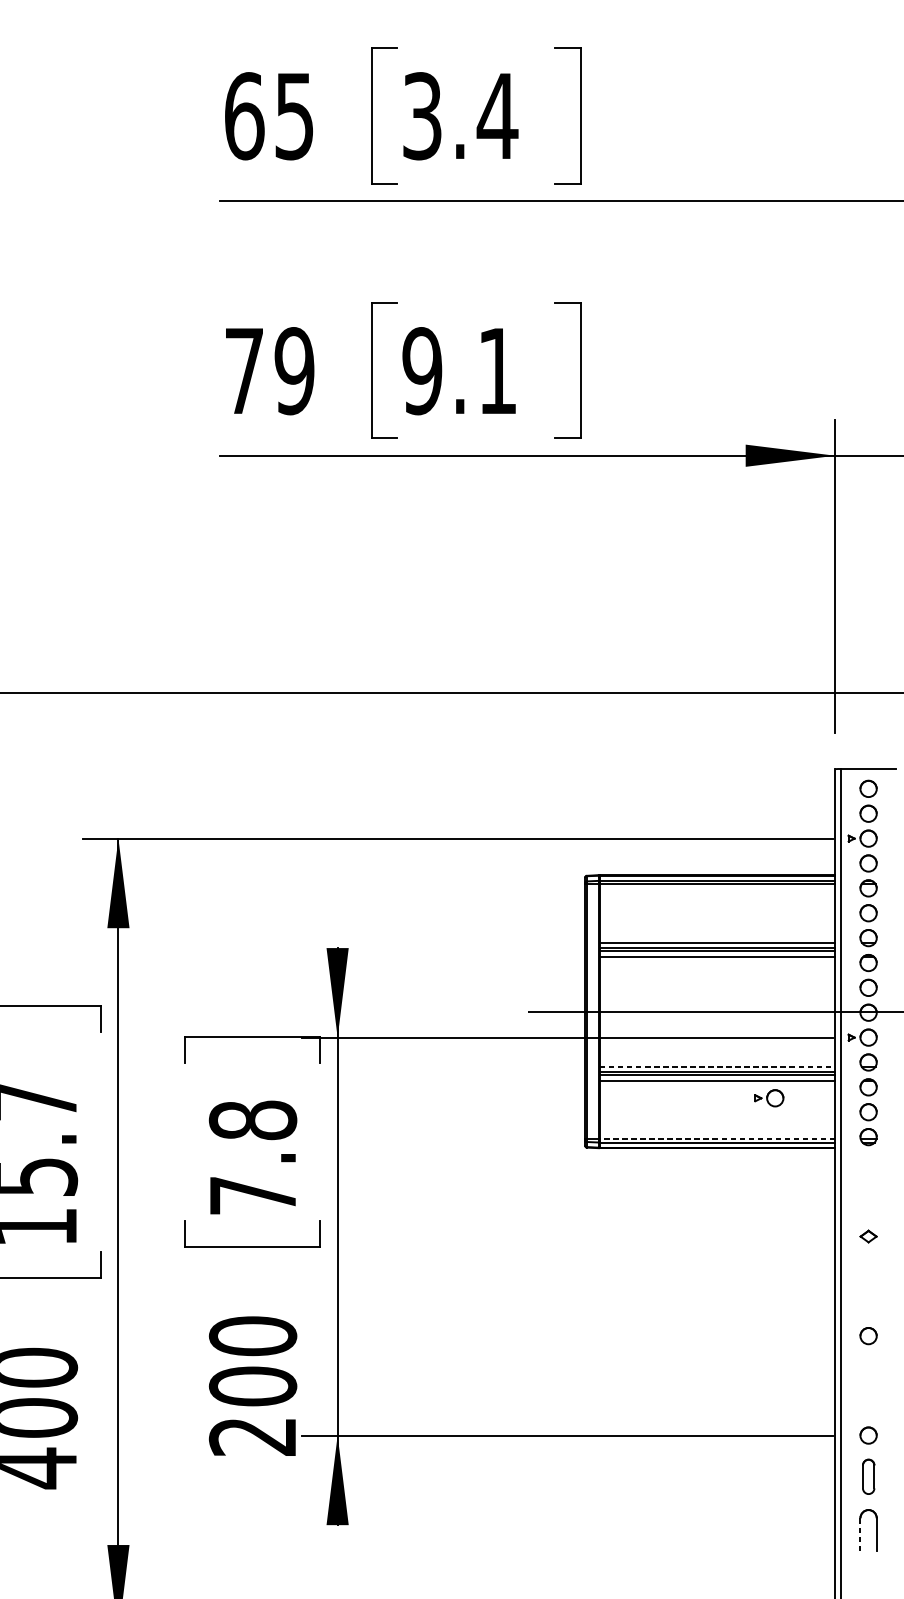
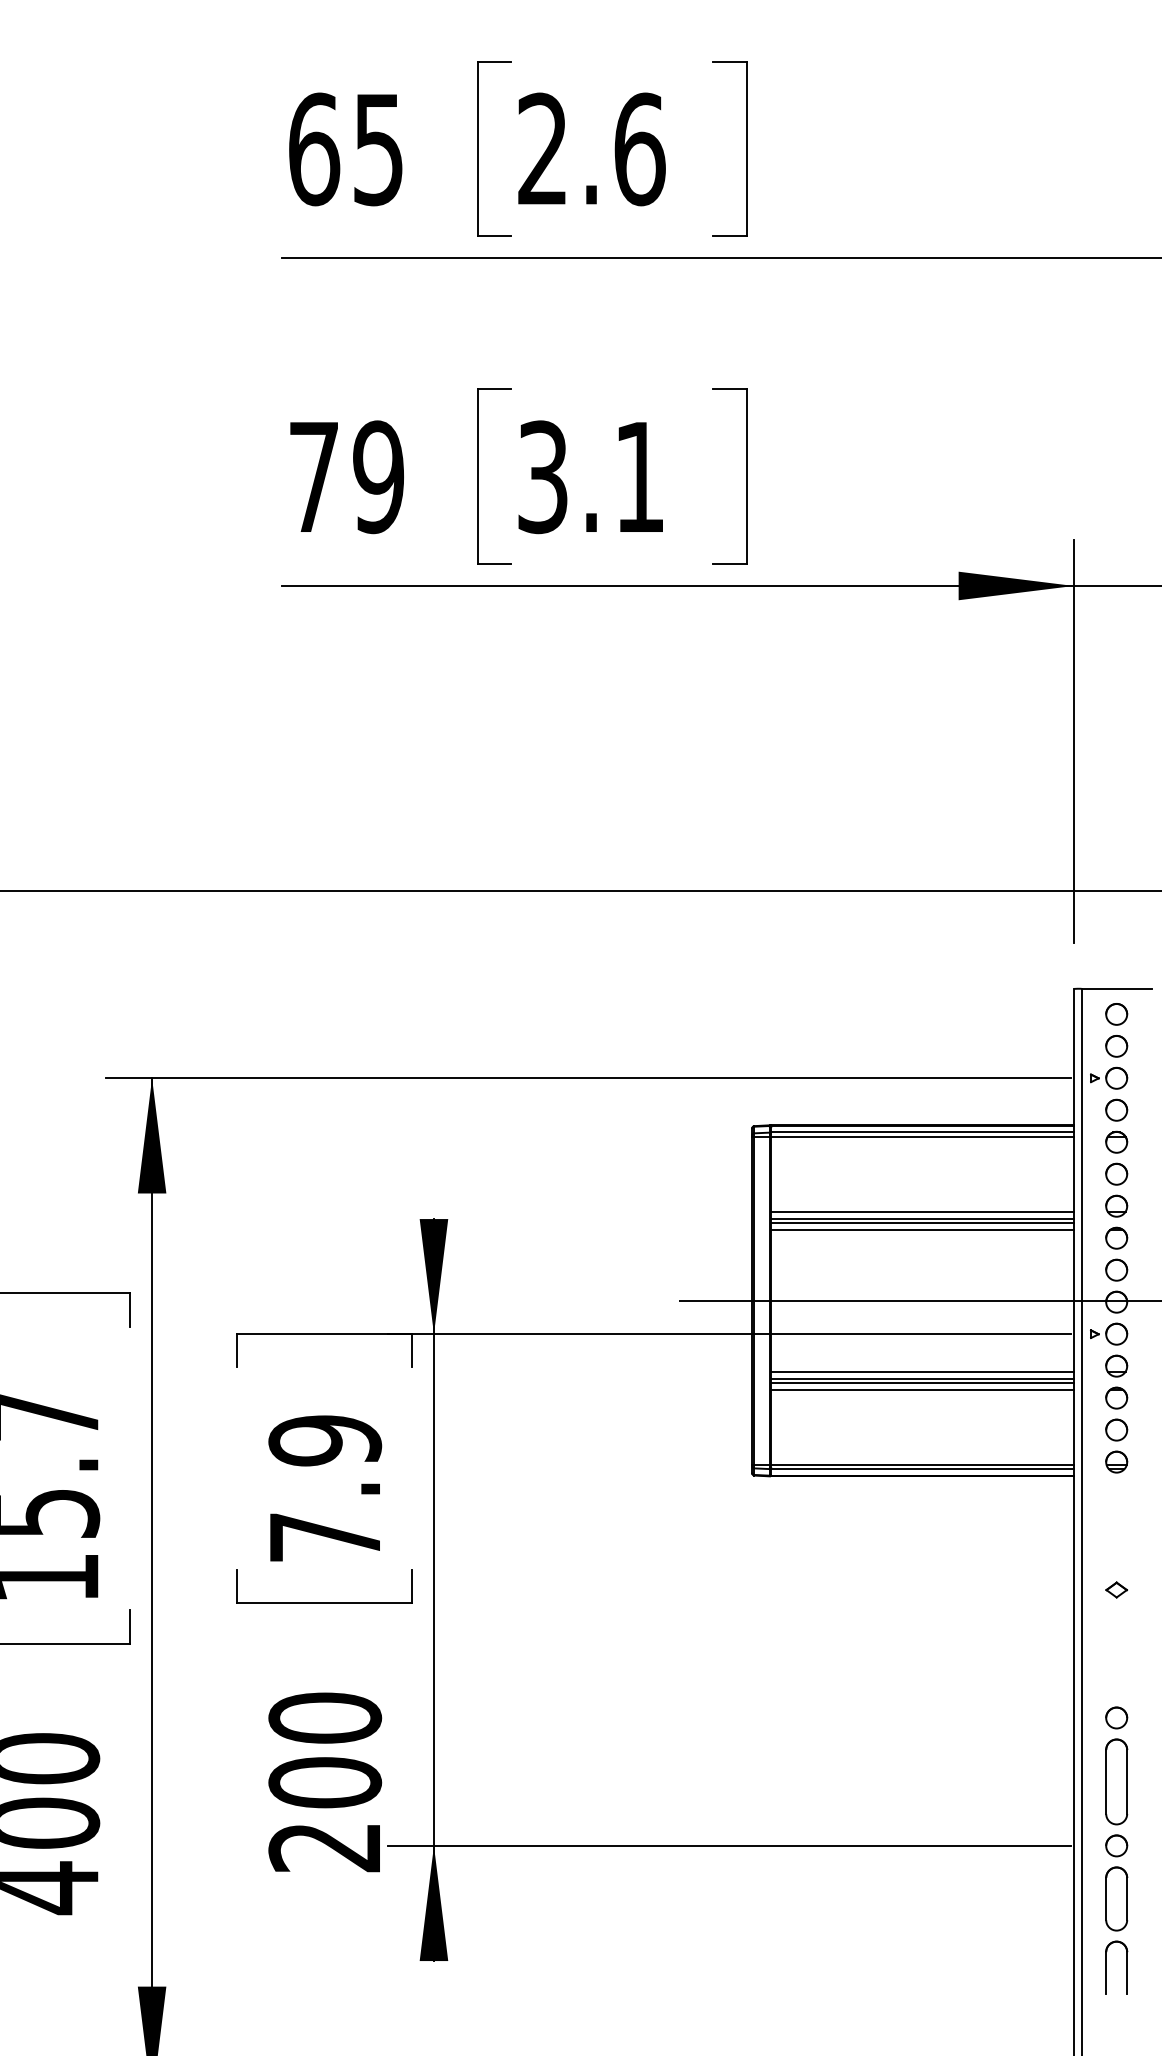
text: (460, 116) -> (592, 149), 3.4 -> 2.6
text: (422, 370) -> (542, 476), 9.1 -> 3.1
line: (718, 1066) -> (923, 1371), dashed -> solid
part: (769, 1097) -> (989, 1411), removed
text: (253, 1120) -> (325, 1440), 7.8 -> 7.9
line: (717, 1138) -> (922, 1464), dashed -> solid
part: (868, 1385) -> (1116, 1781), added
part: (868, 1476) -> (1116, 1898), size x1.43
line: (860, 1534) -> (1106, 1972), dashed -> solid

